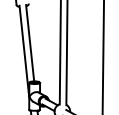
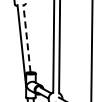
line: (29, 42) -> (26, 37), solid -> dashed

